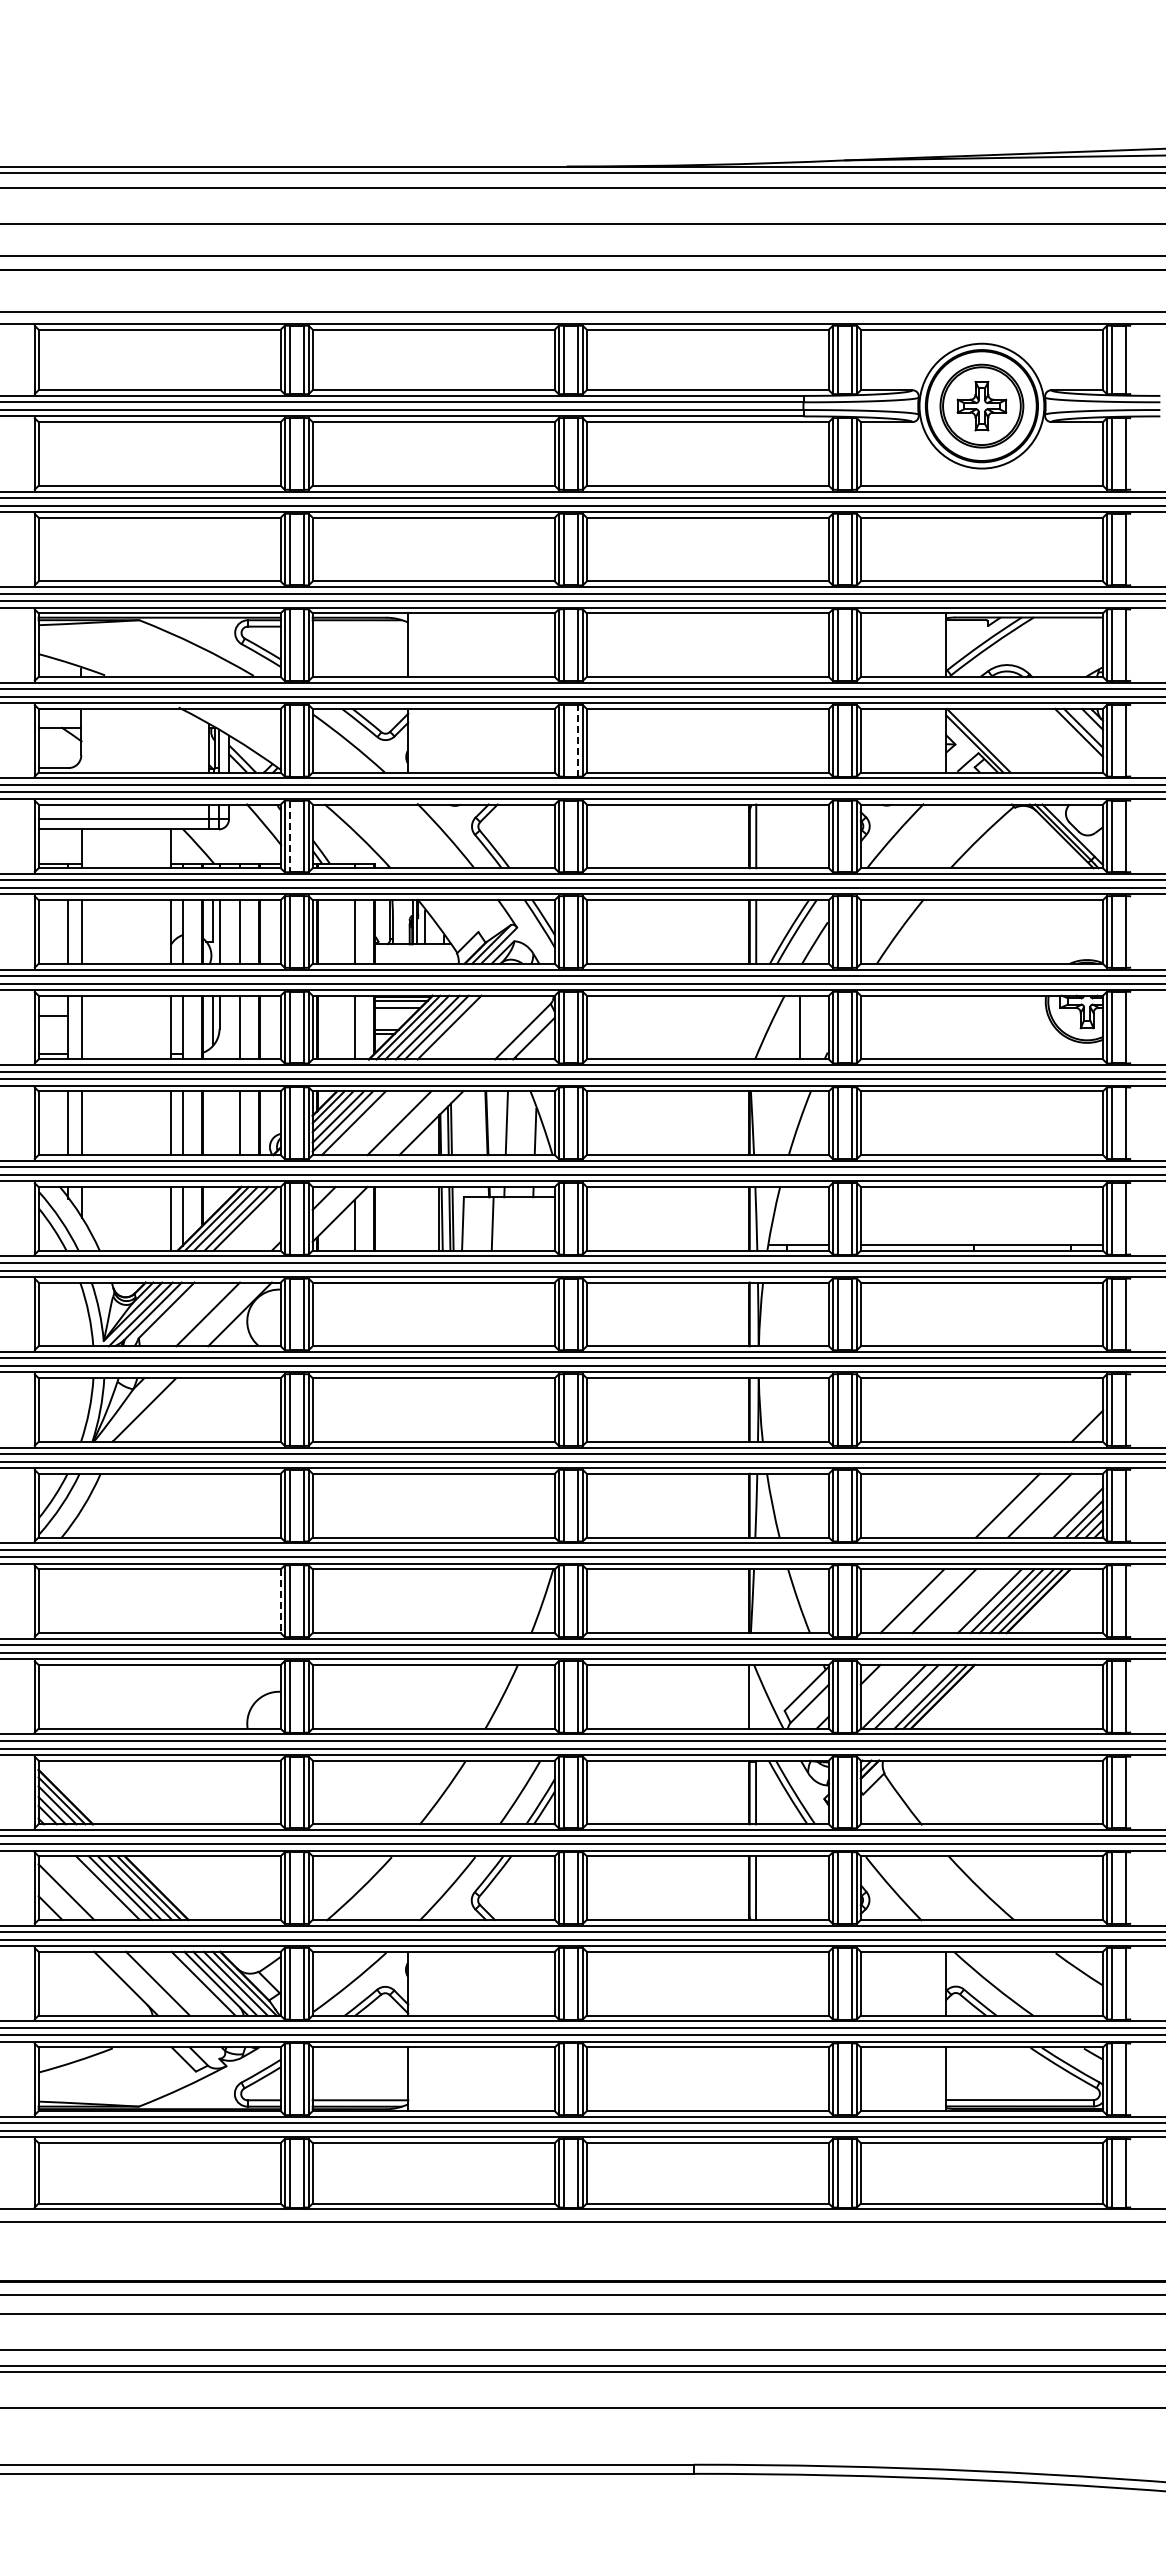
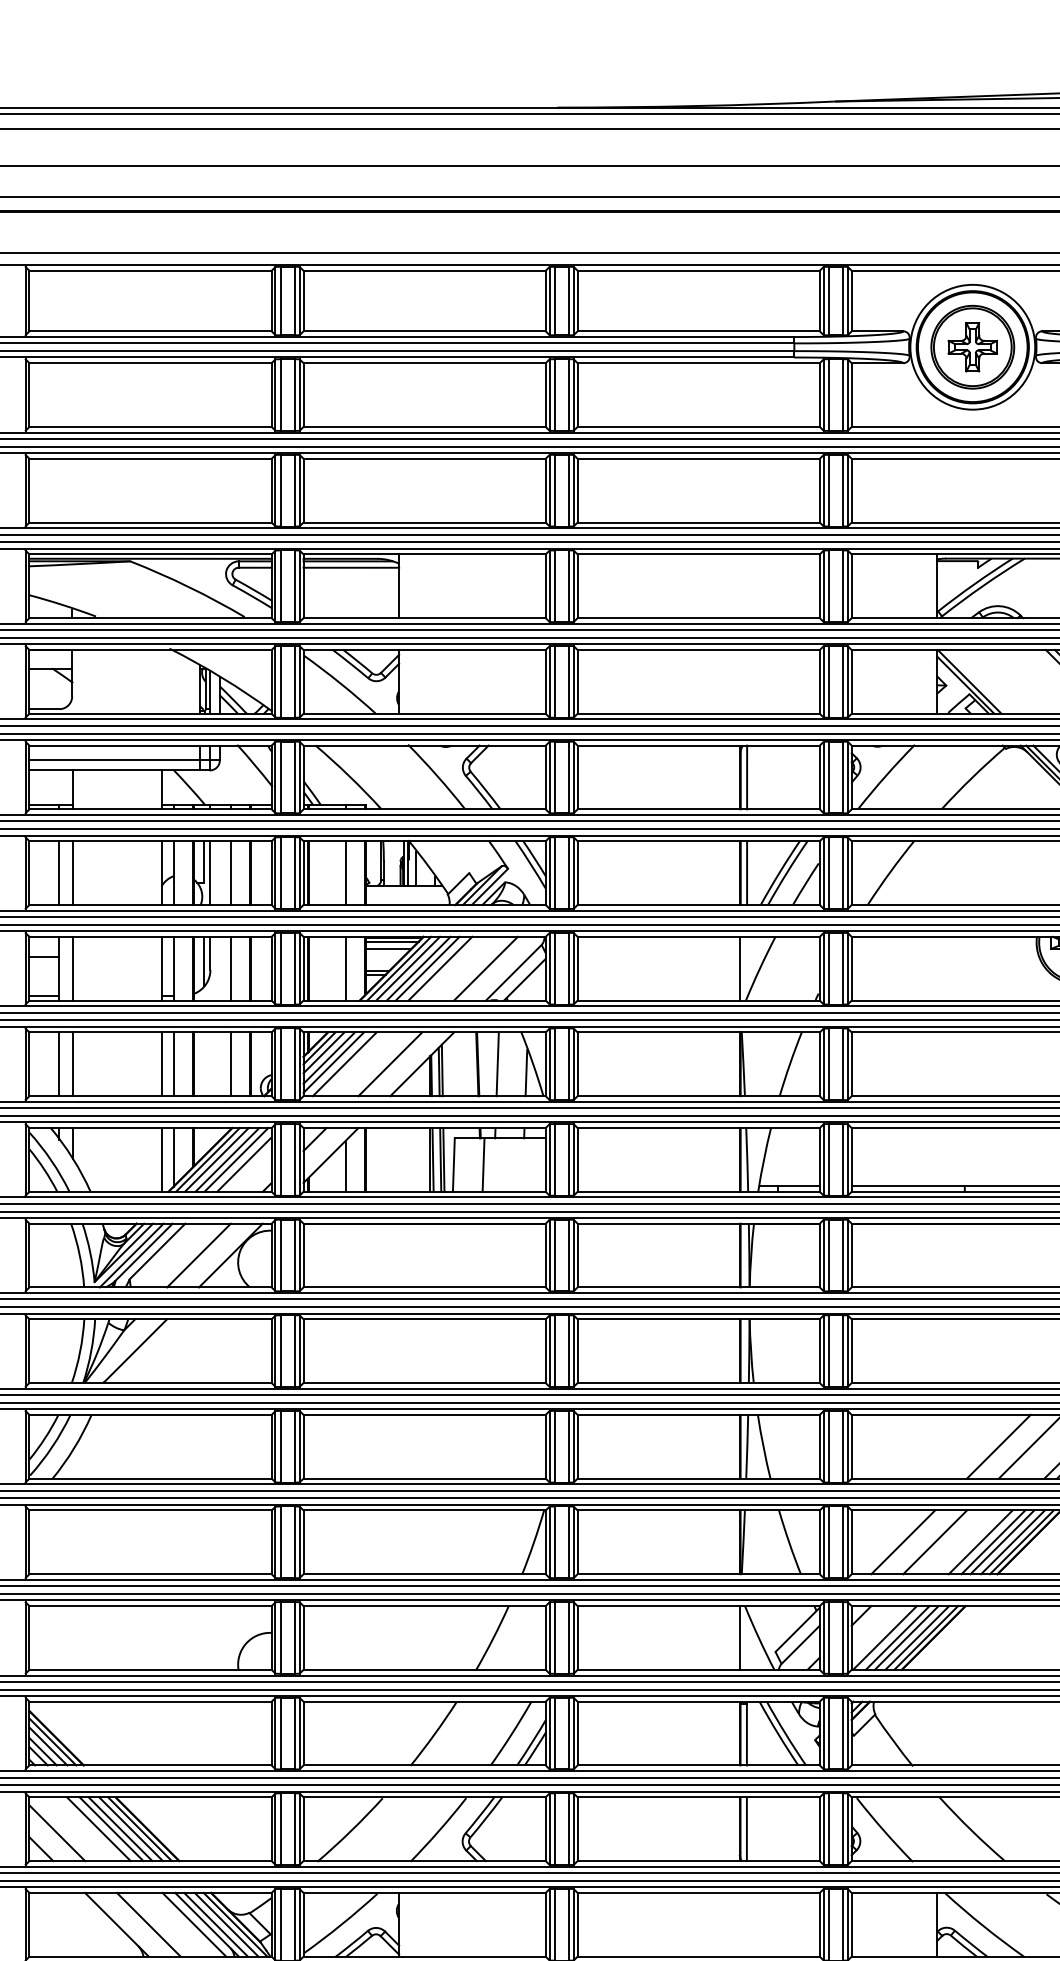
line: (360, 626) -> (351, 567), added
line: (577, 740) -> (568, 681), dashed -> solid
line: (289, 836) -> (280, 777), dashed -> solid
line: (495, 1027) -> (486, 968), added
line: (799, 1027) -> (739, 968), moved
line: (253, 1223) -> (244, 1164), added
line: (280, 1601) -> (271, 1542), dashed -> solid
line: (915, 1696) -> (906, 1637), added

